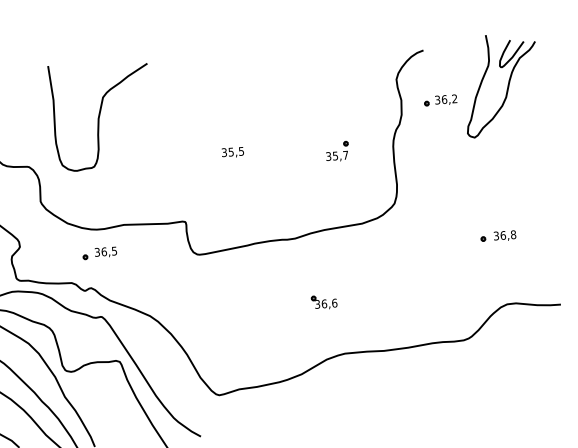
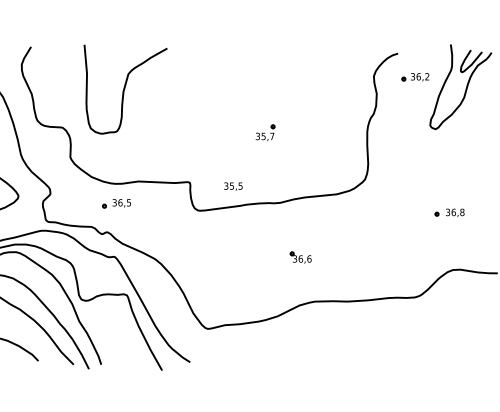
part: (440, 100) -> (415, 77), moved
part: (337, 151) -> (265, 132), moved
text: (233, 152) -> (233, 186), moved

